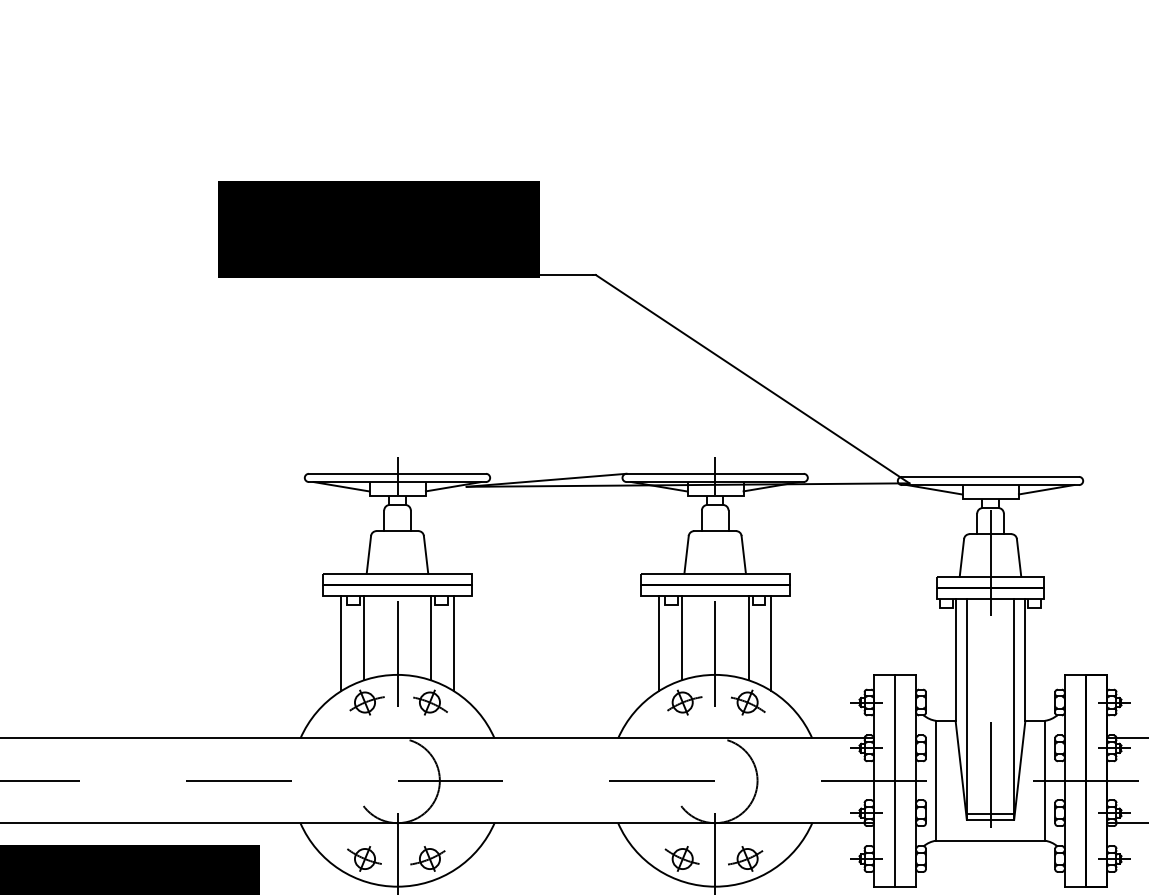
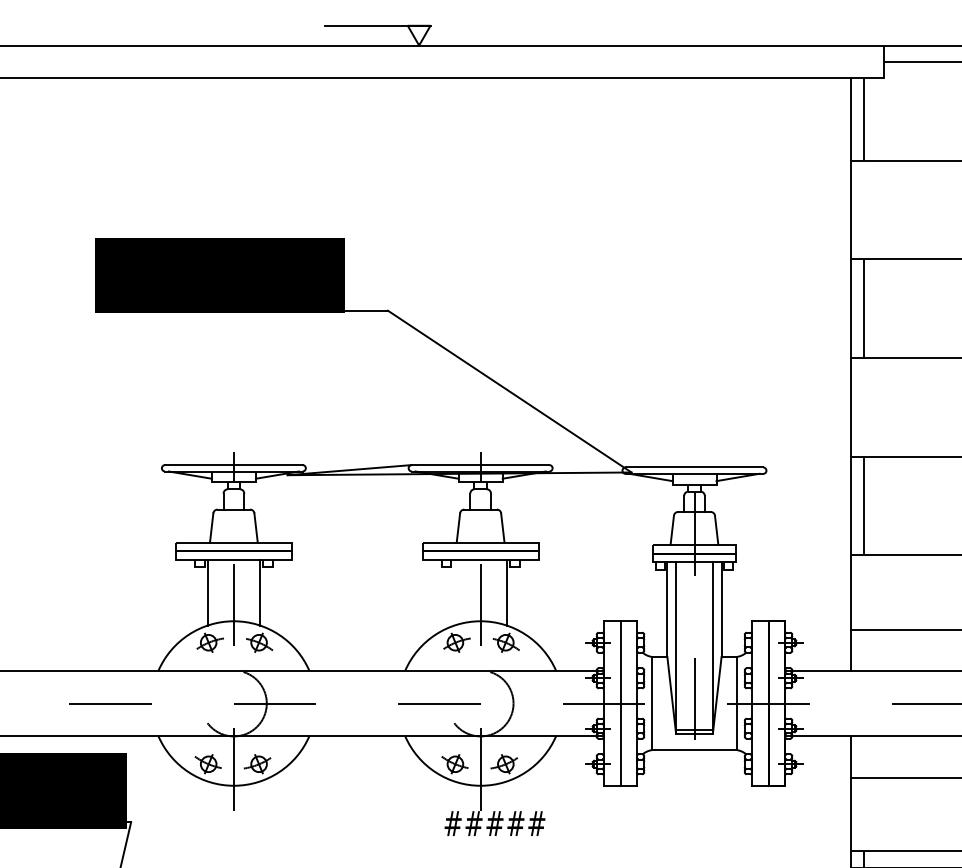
line: (681, 637) -> (454, 592), removed
line: (341, 642) -> (190, 596), removed
line: (453, 642) -> (277, 596), removed
line: (659, 642) -> (437, 596), removed
line: (771, 642) -> (524, 596), removed

